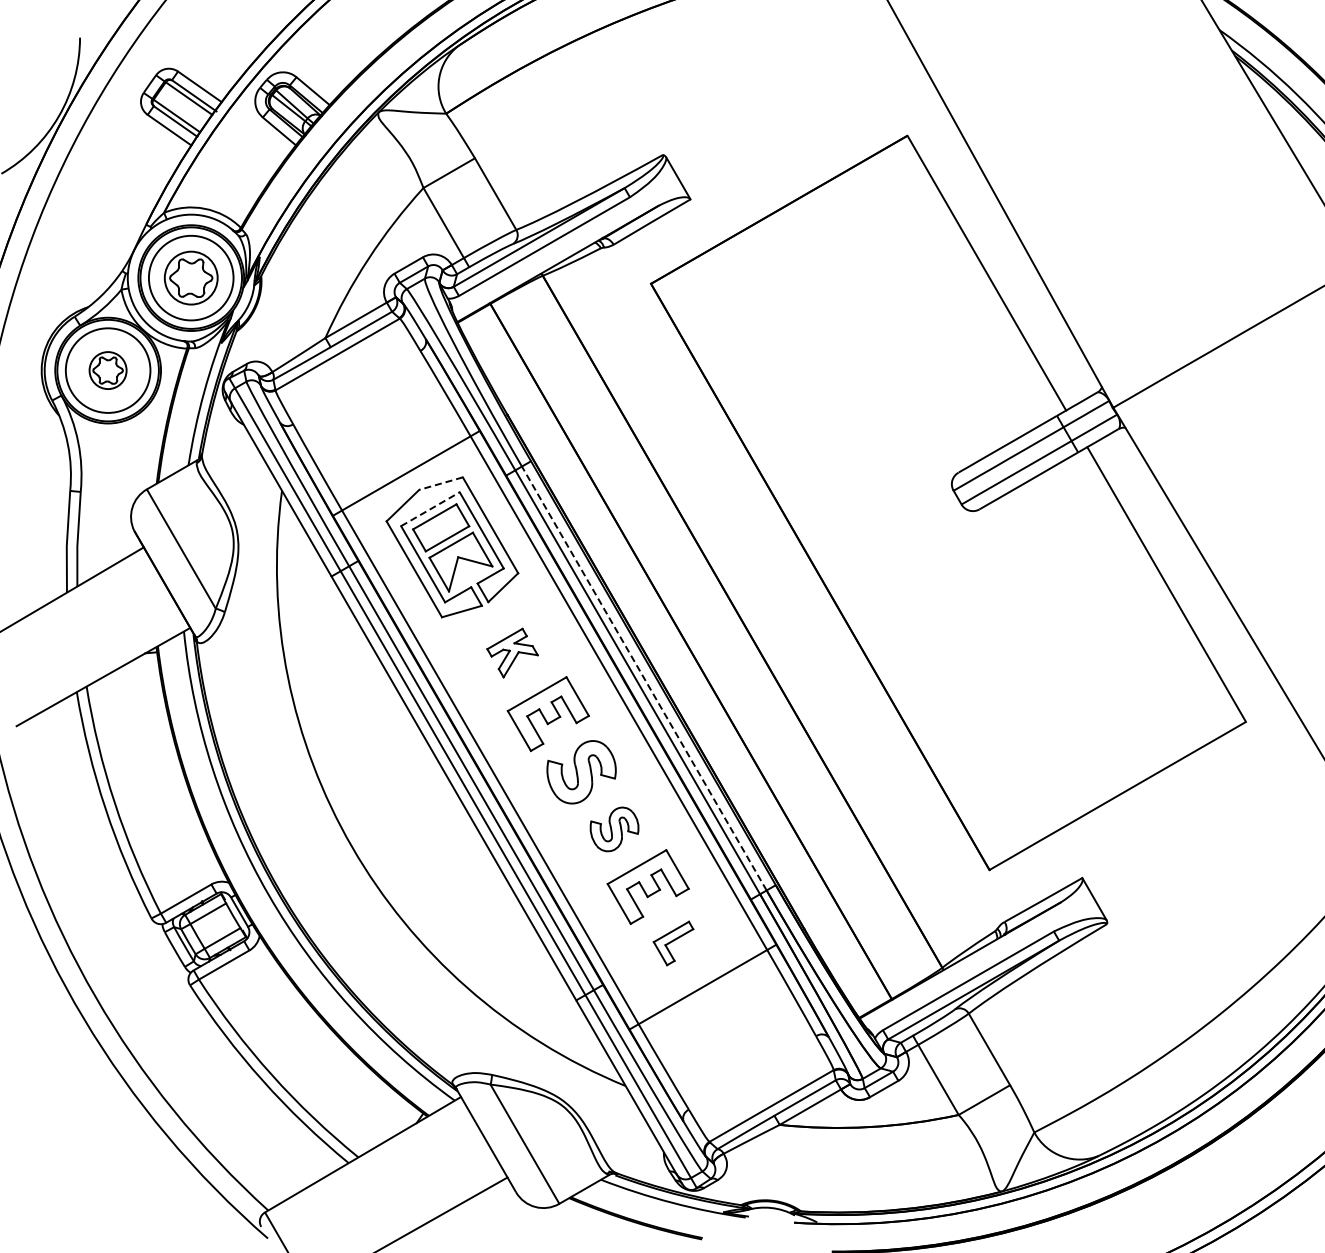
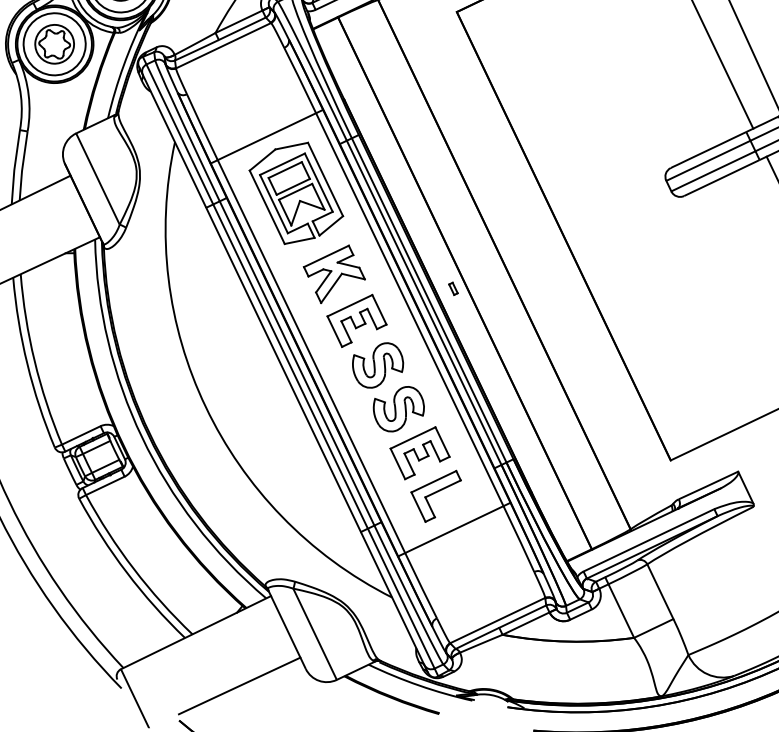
part: (107, 370) -> (54, 44), size x1.43
line: (441, 483) -> (292, 146), dashed -> solid
line: (430, 509) -> (282, 164), dashed -> solid
part: (512, 652) -> (334, 273), size x1.67
part: (675, 659) -> (453, 288), added
line: (644, 678) -> (429, 300), dashed -> solid
part: (614, 829) -> (398, 409), size x1.43
part: (673, 943) -> (435, 495), size x1.67

